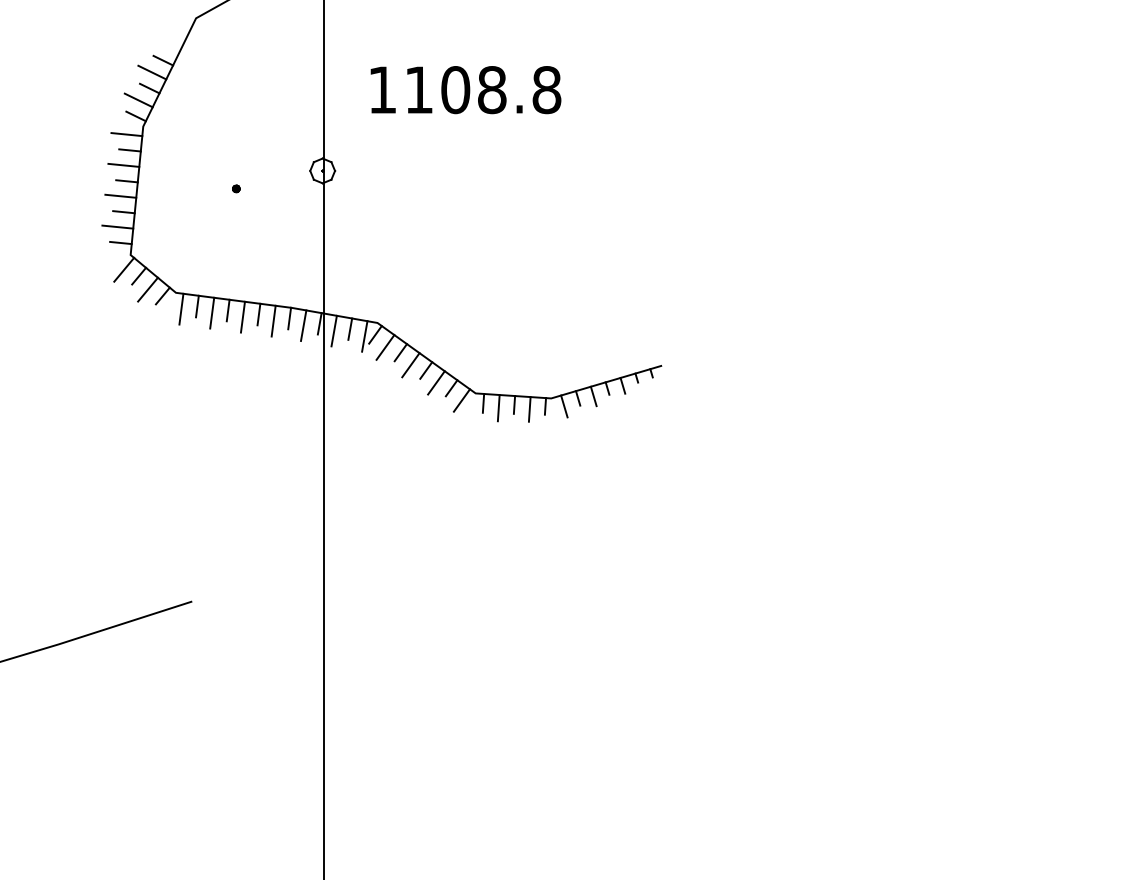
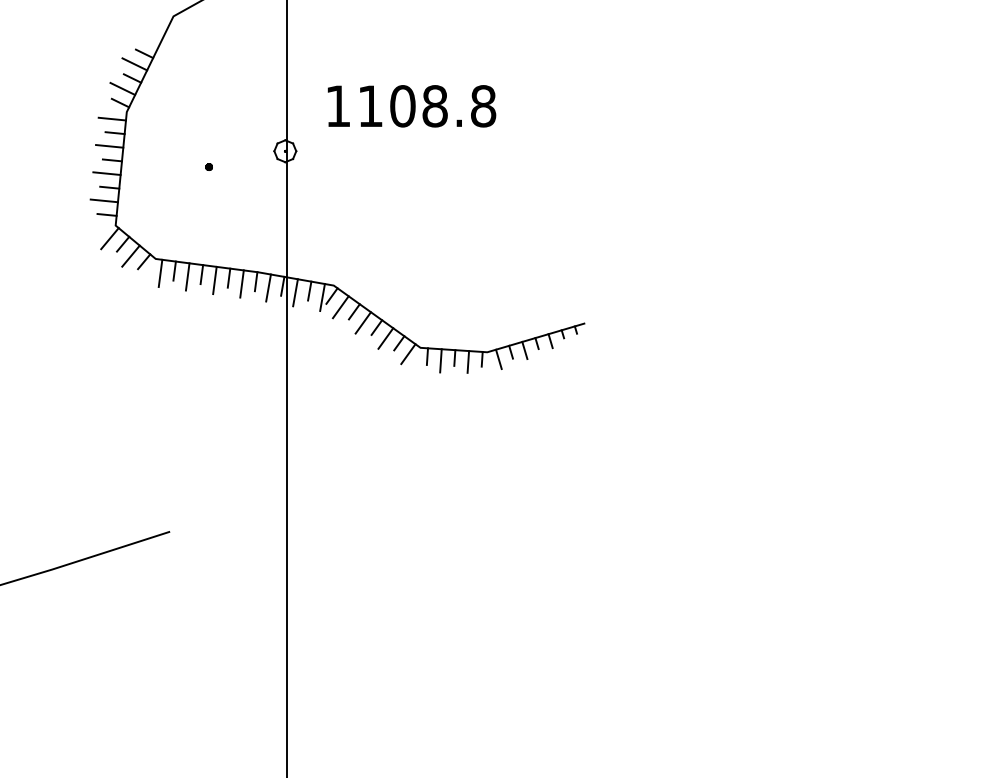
text: (465, 90) -> (411, 106), moved

